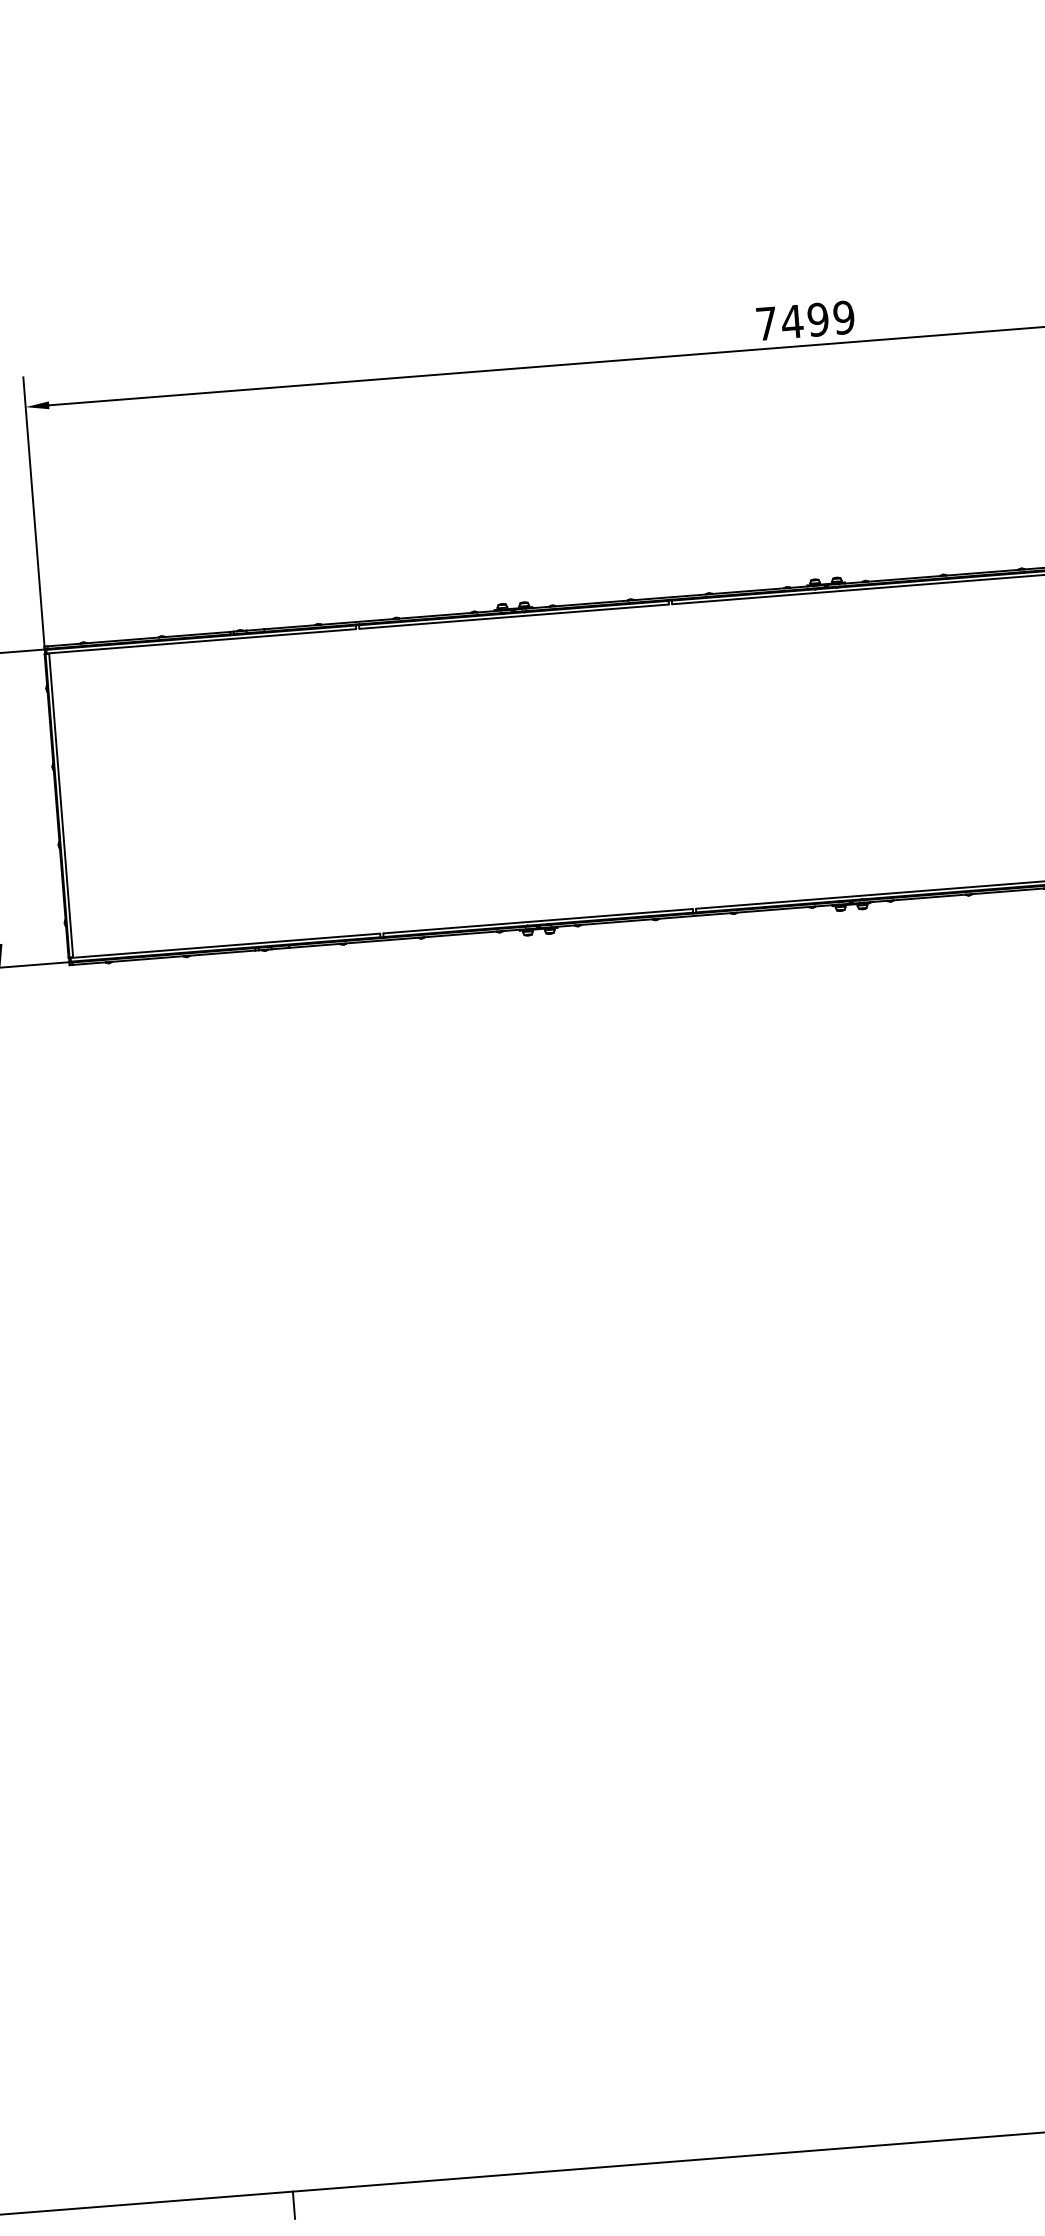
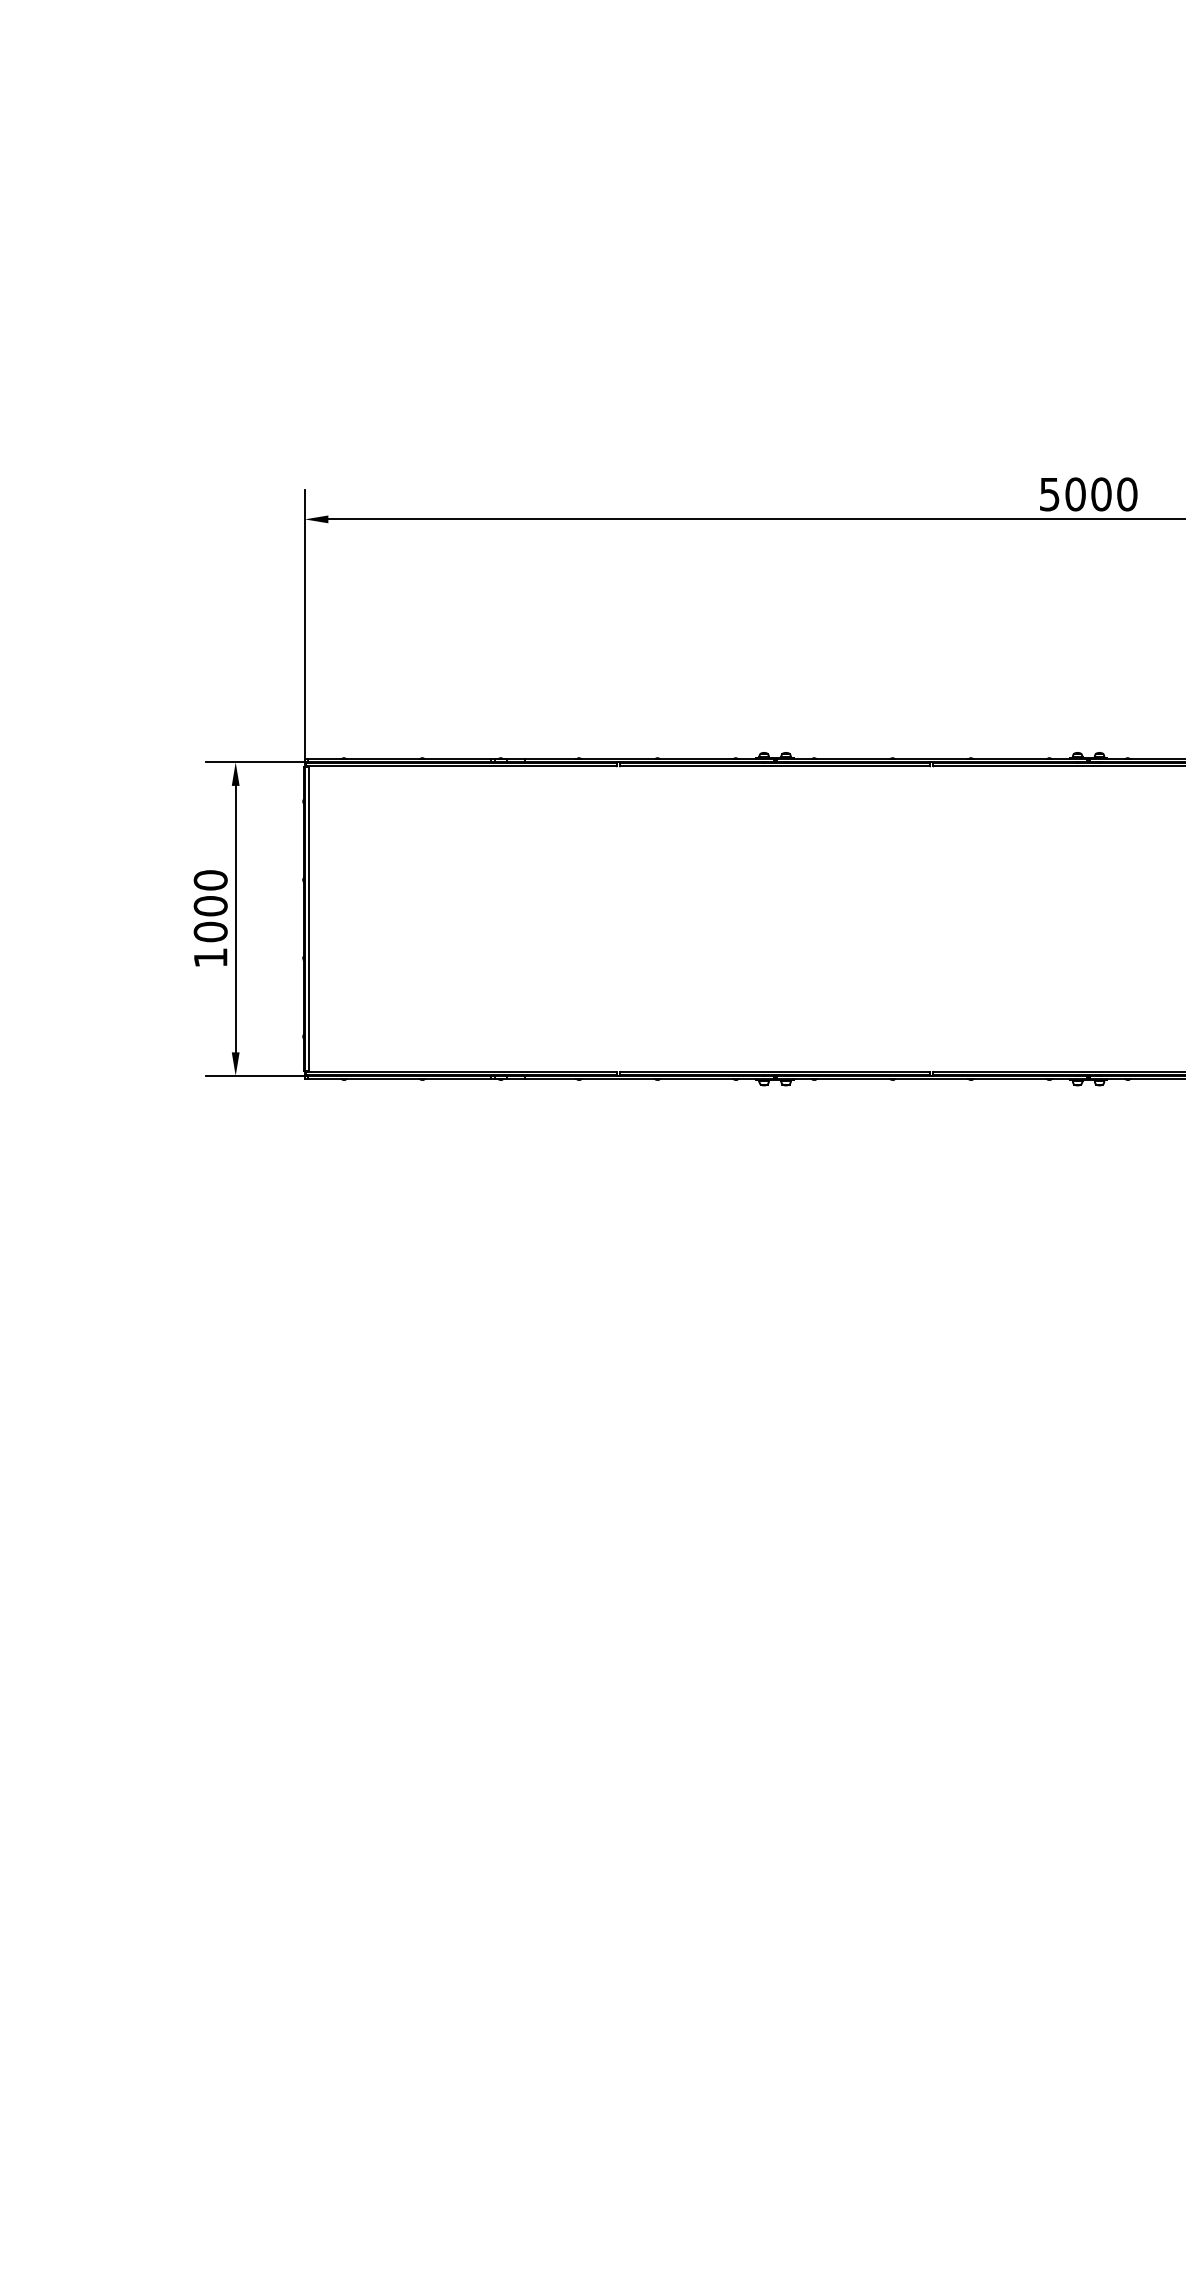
text: (805, 320) -> (1088, 494), 7499 -> 5000

